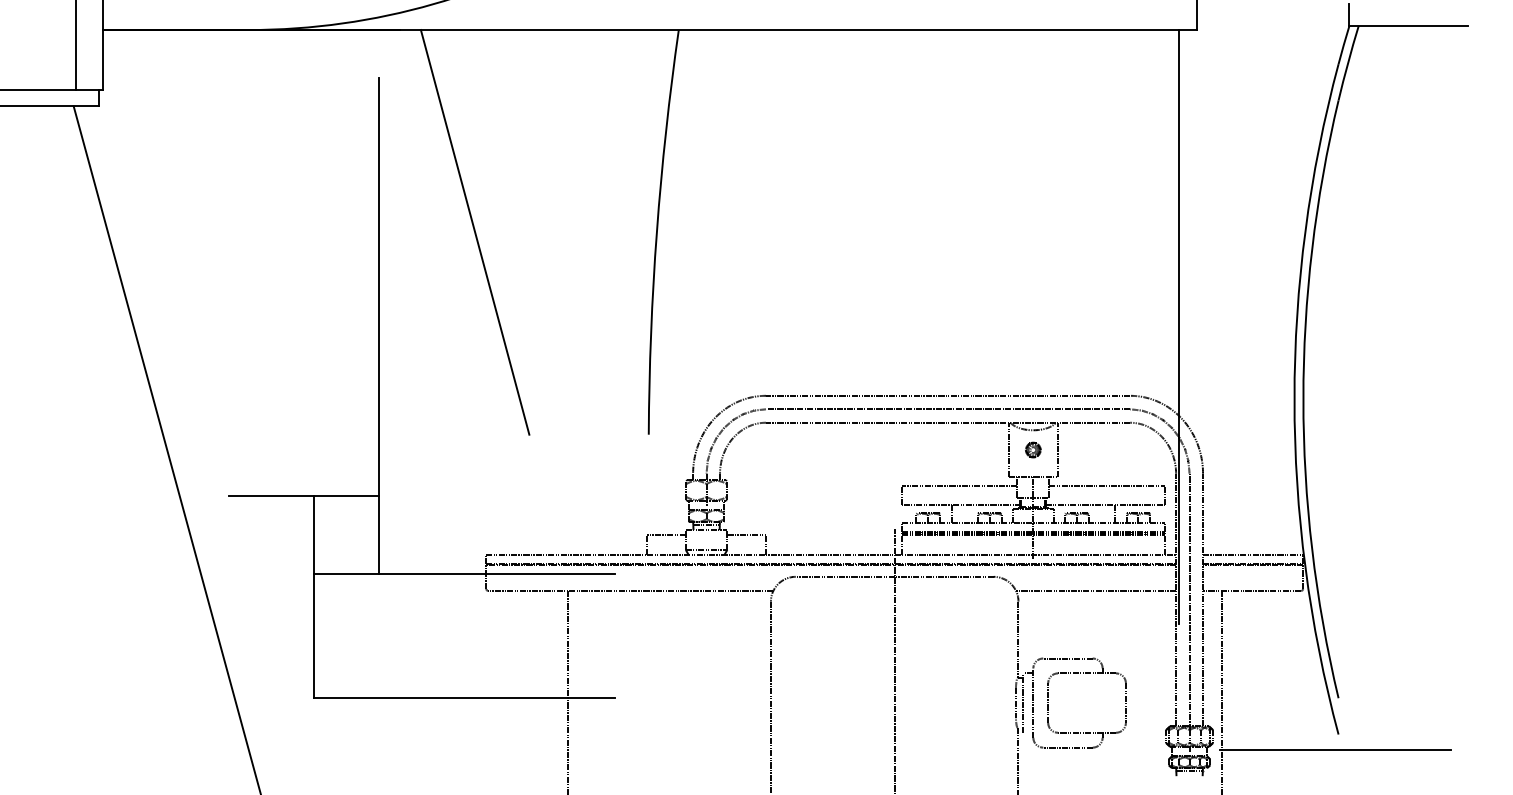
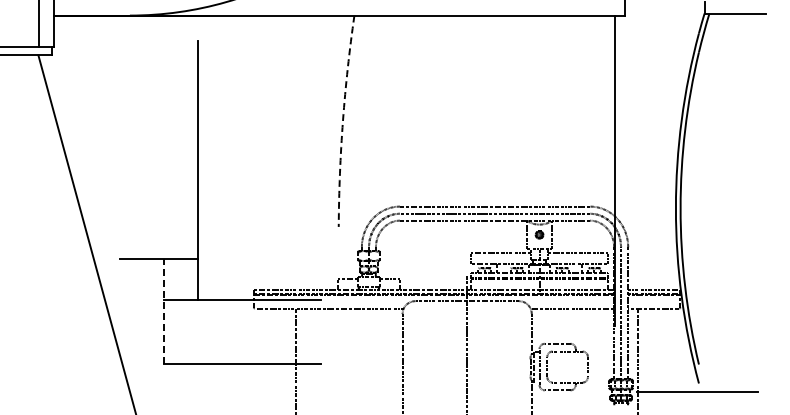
line: (474, 230) -> (247, 120), removed
arc: (655, 232) -> (342, 121), solid -> dashed
line: (313, 596) -> (163, 311), solid -> dashed

